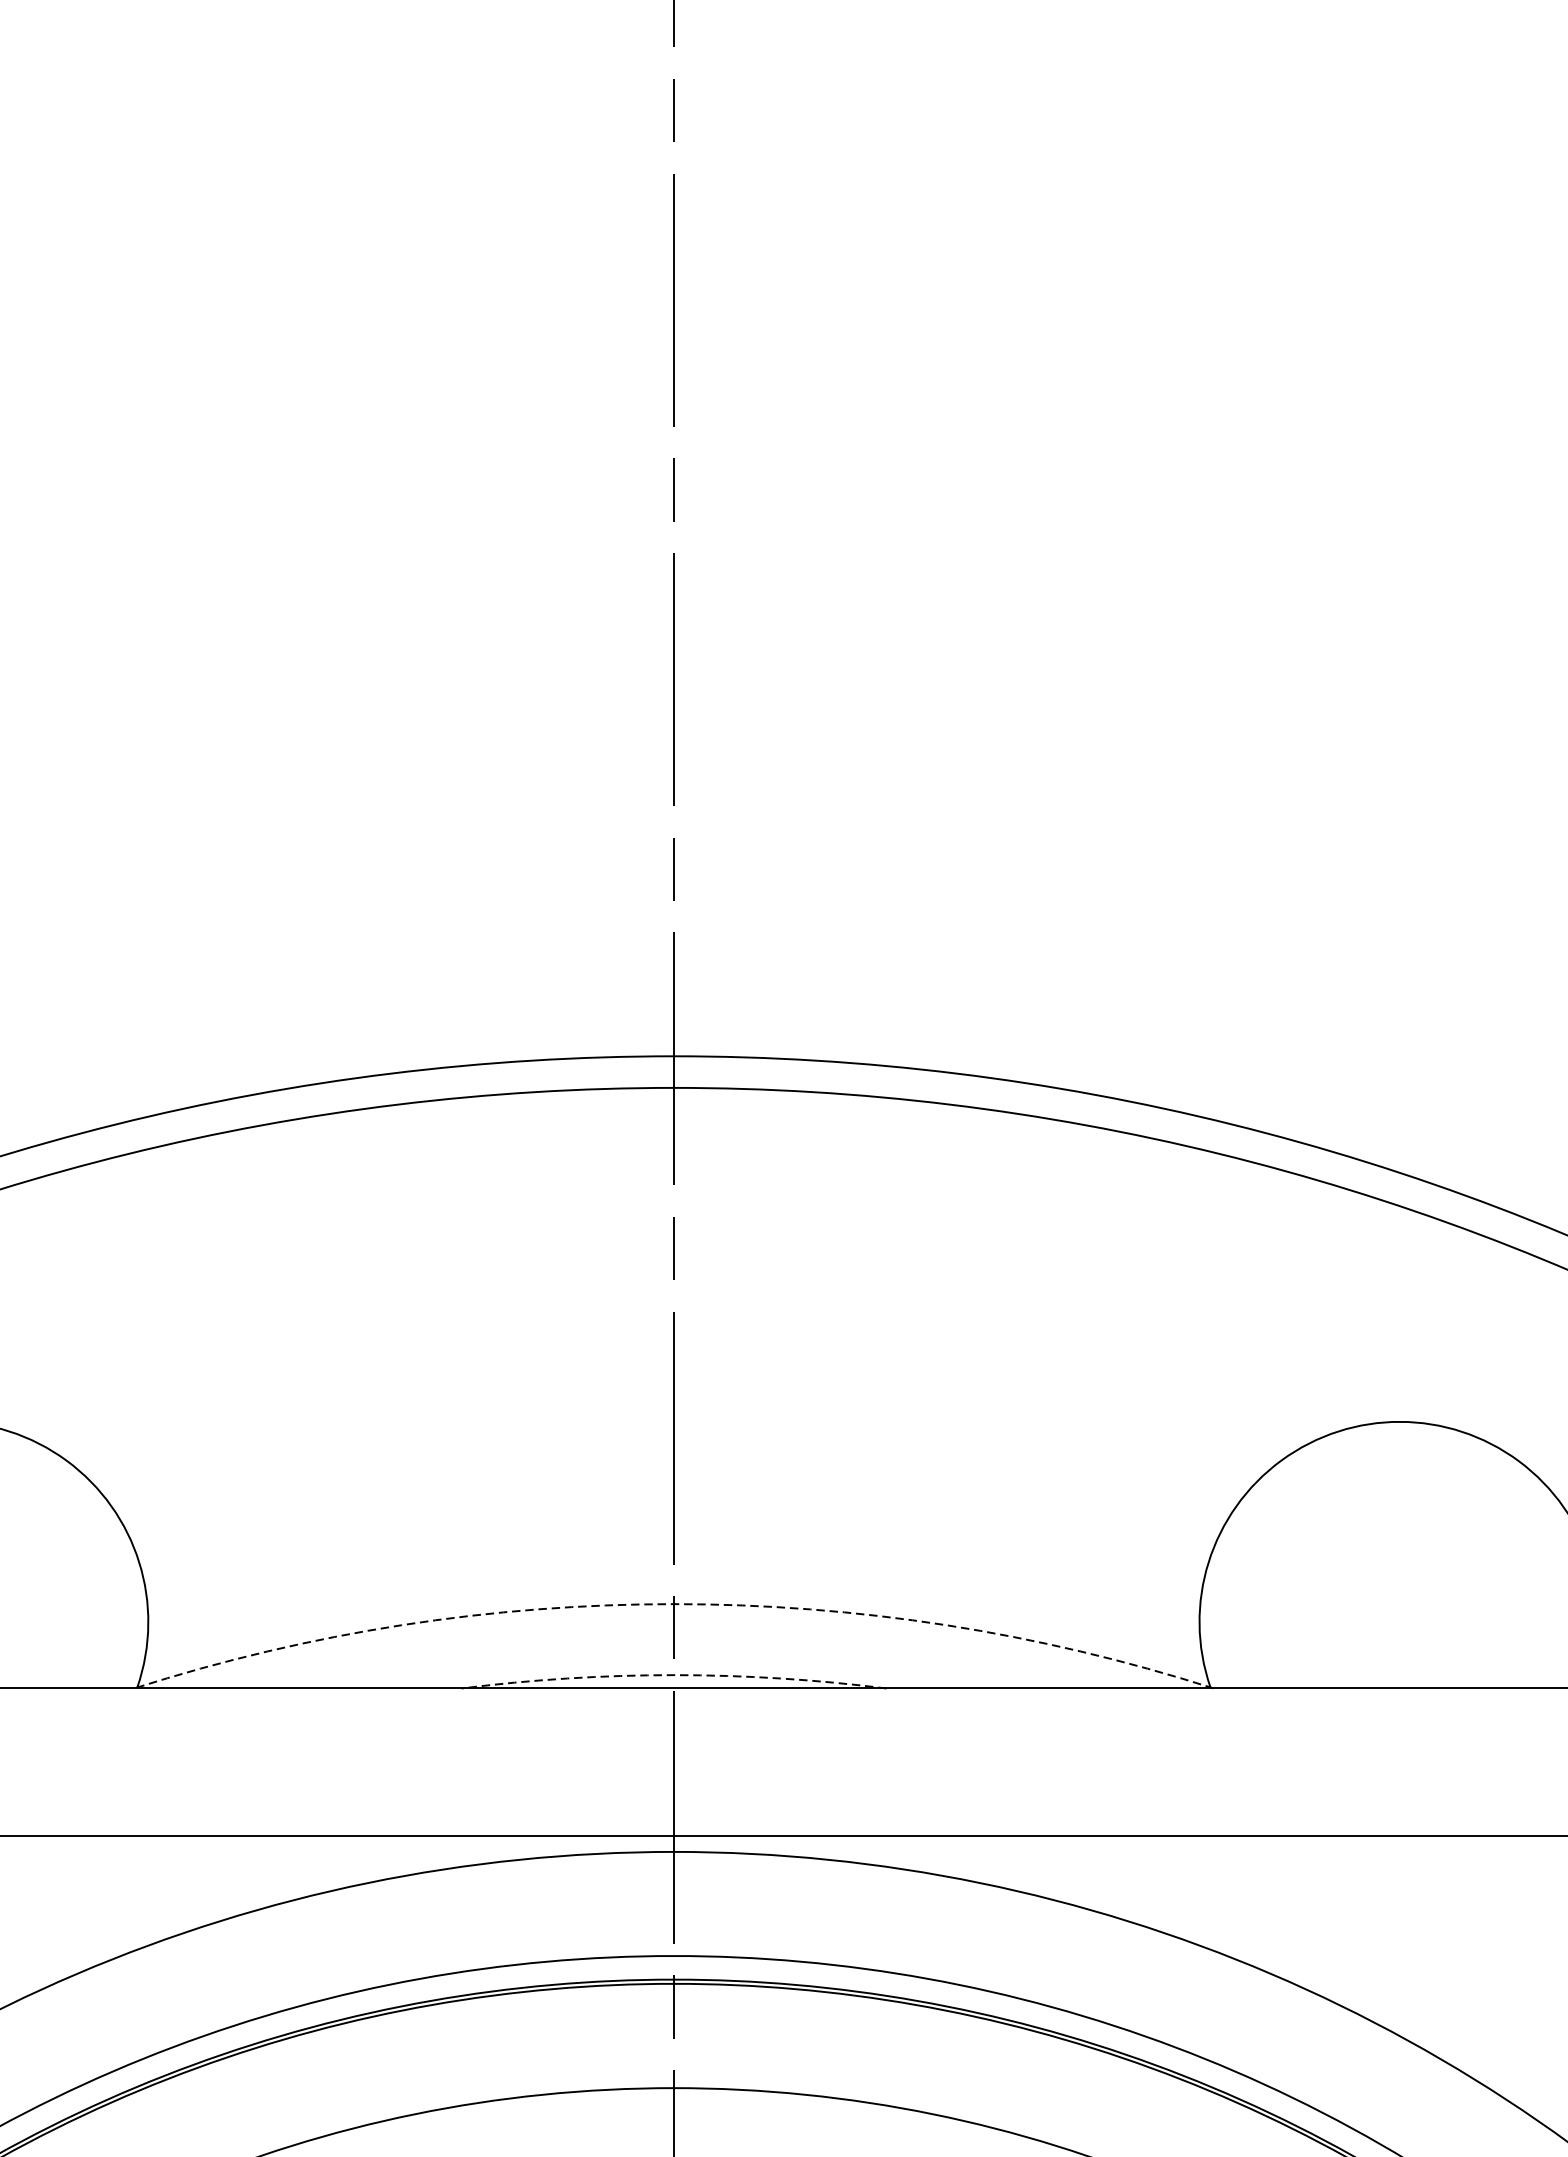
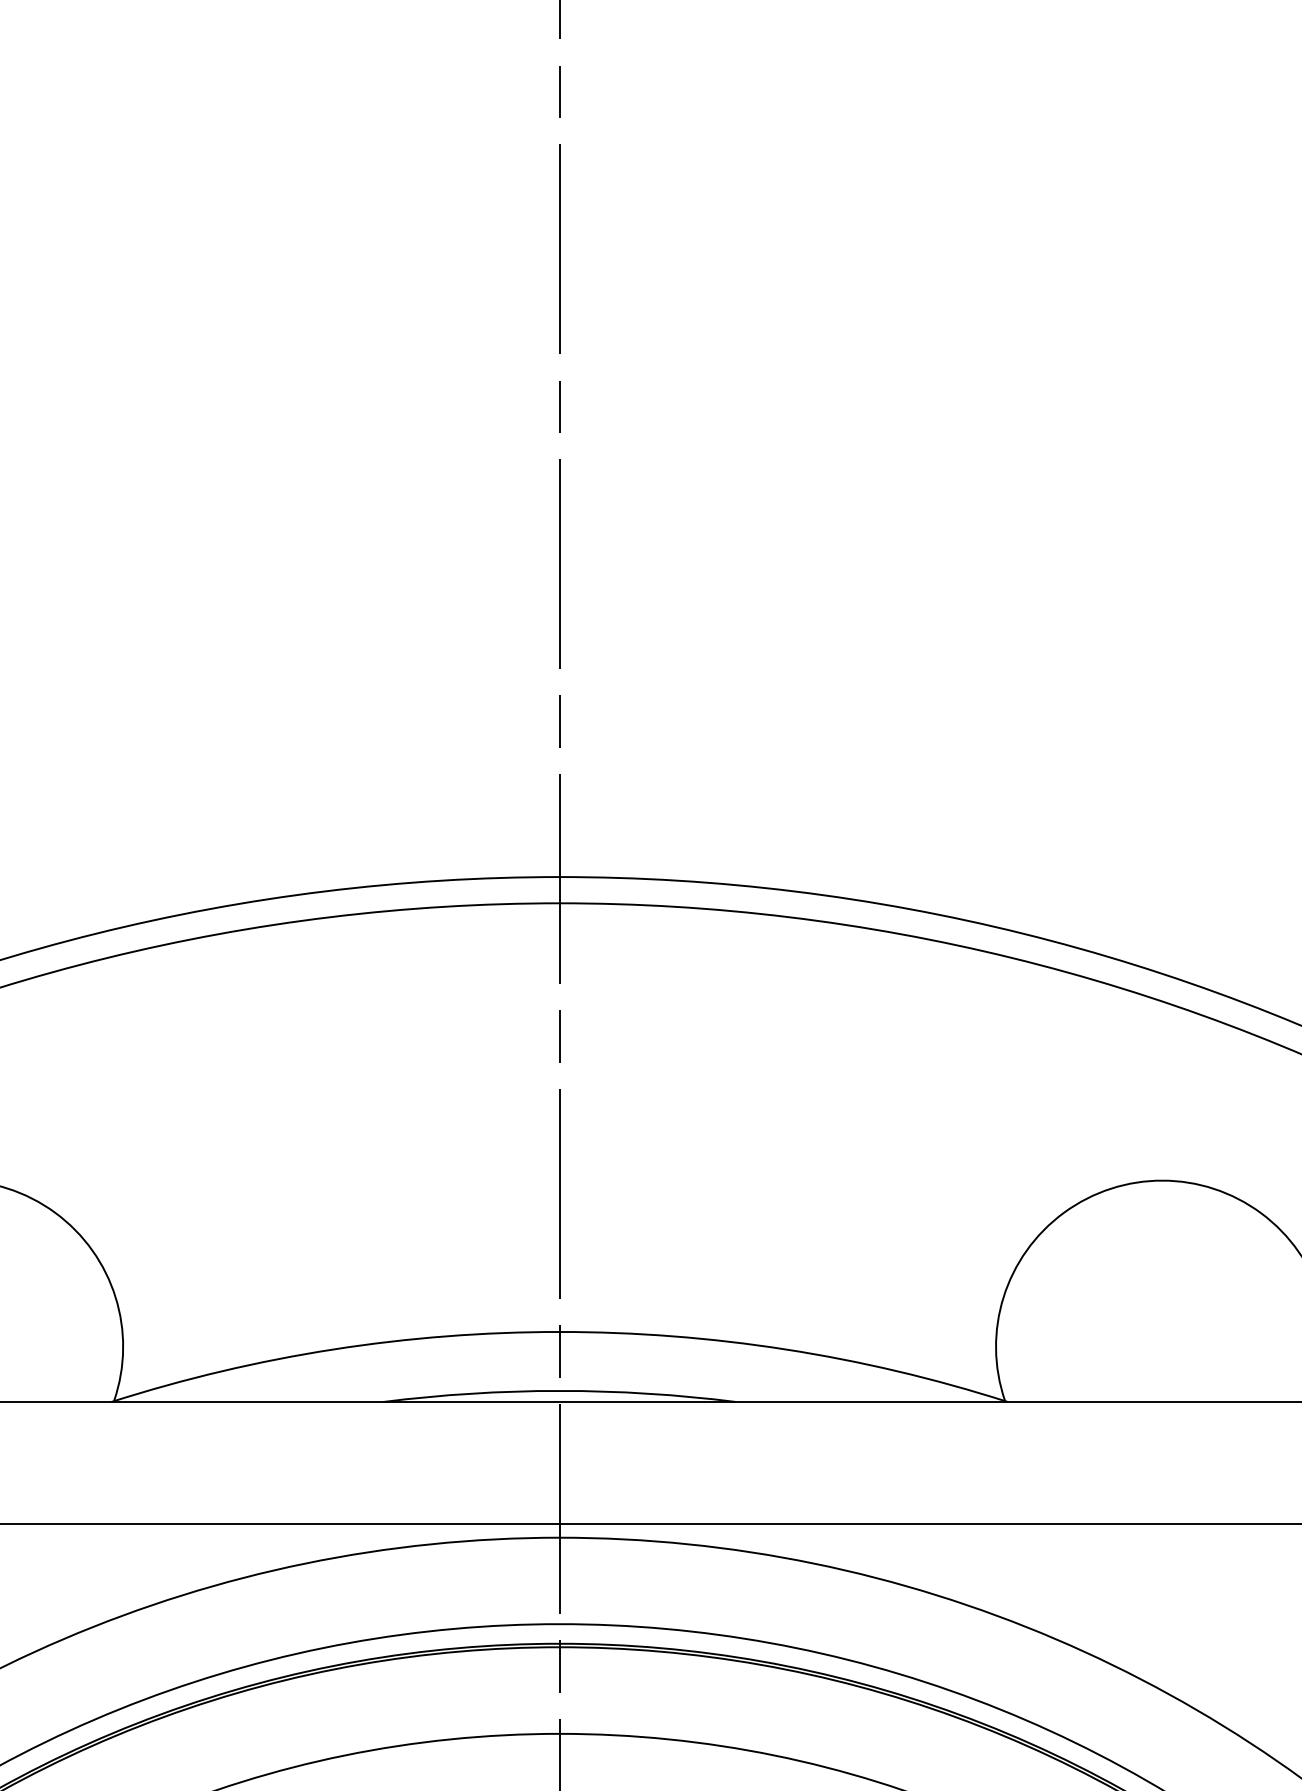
arc: (673, 1603) -> (559, 1331), dashed -> solid
arc: (673, 1674) -> (559, 1390), dashed -> solid

